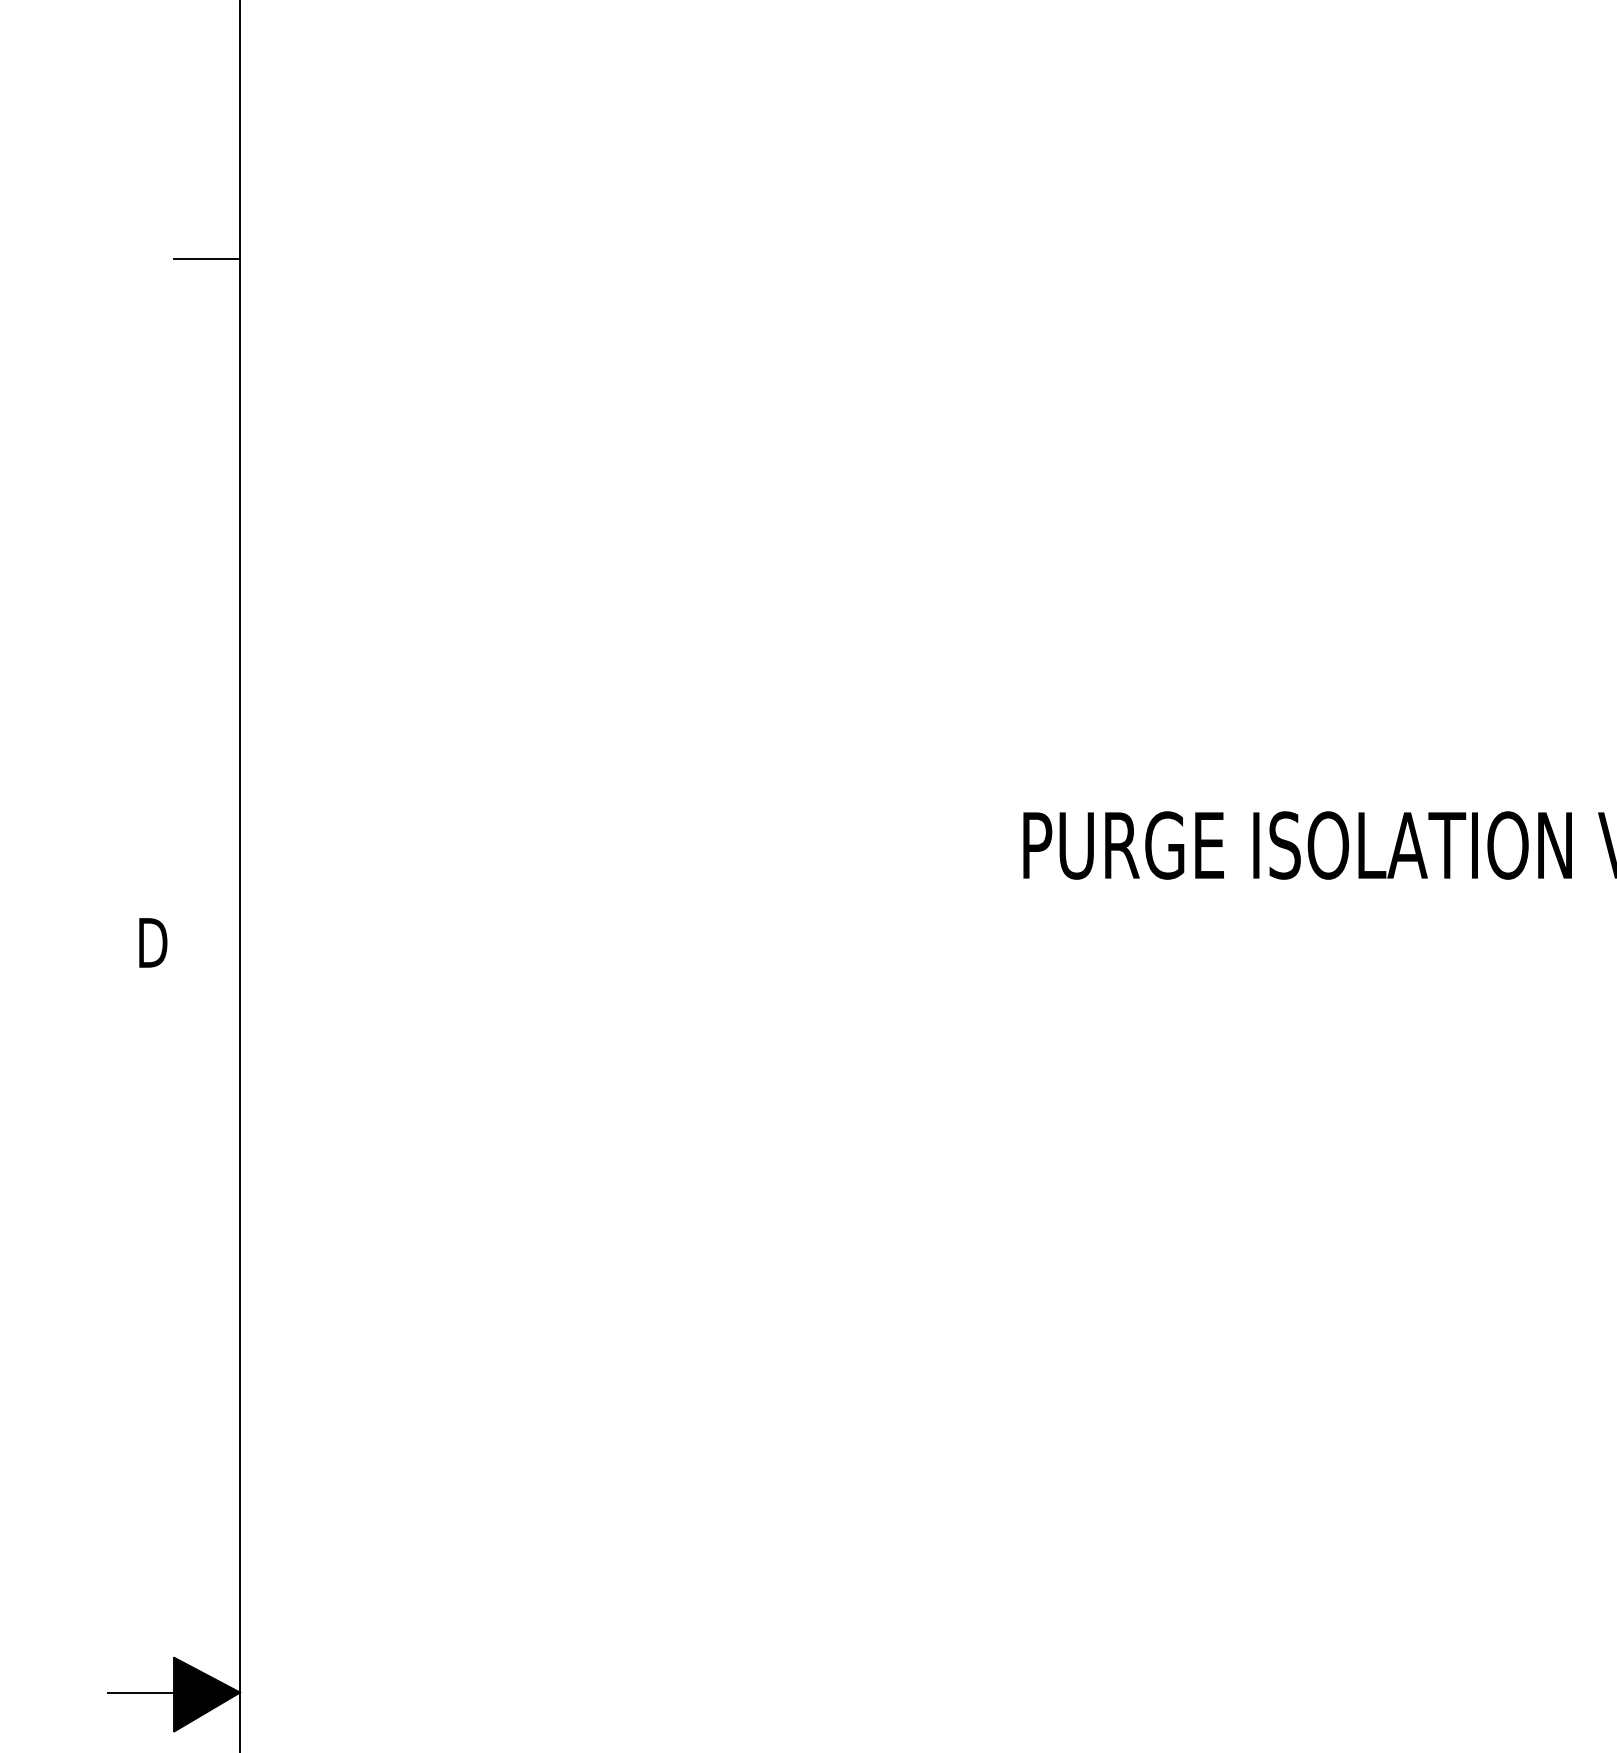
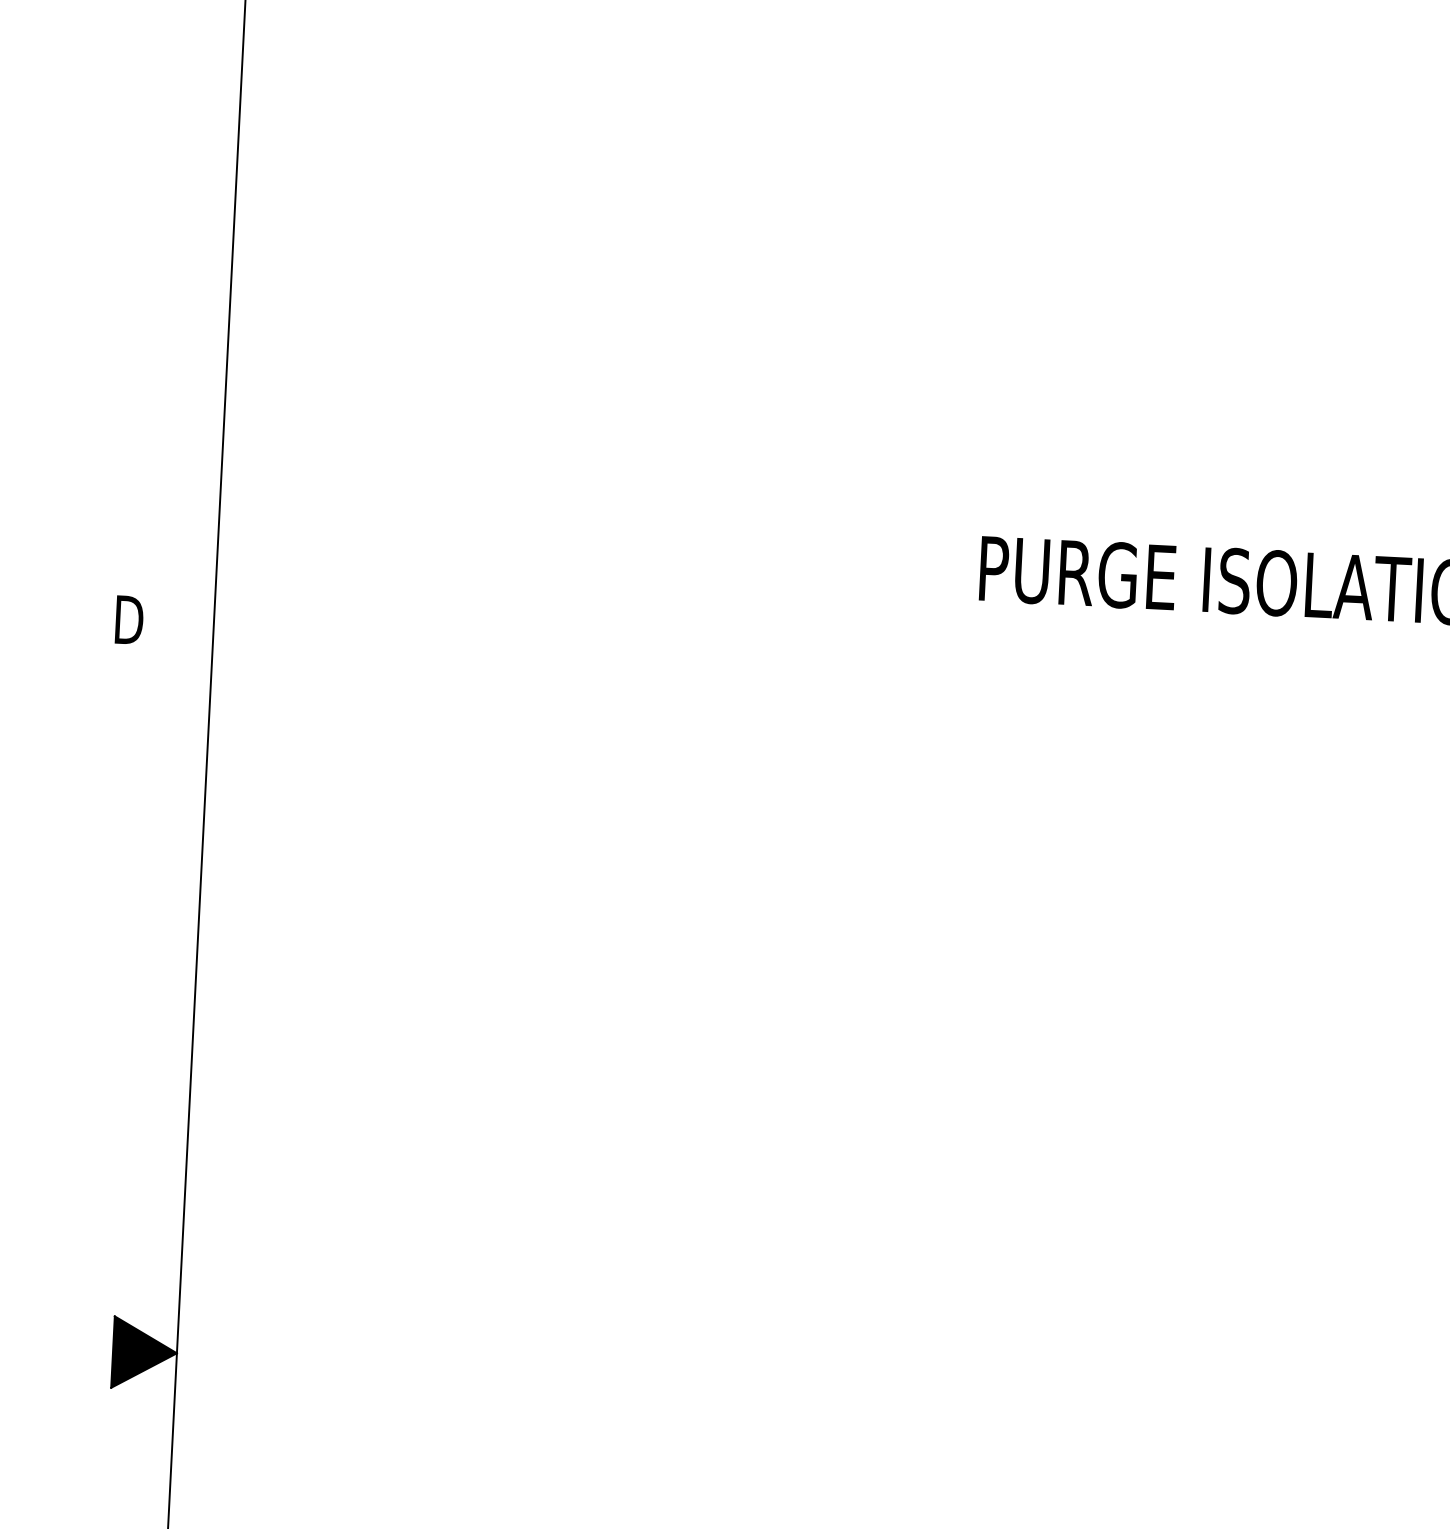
line: (140, 1692) -> (80, 1348), removed

